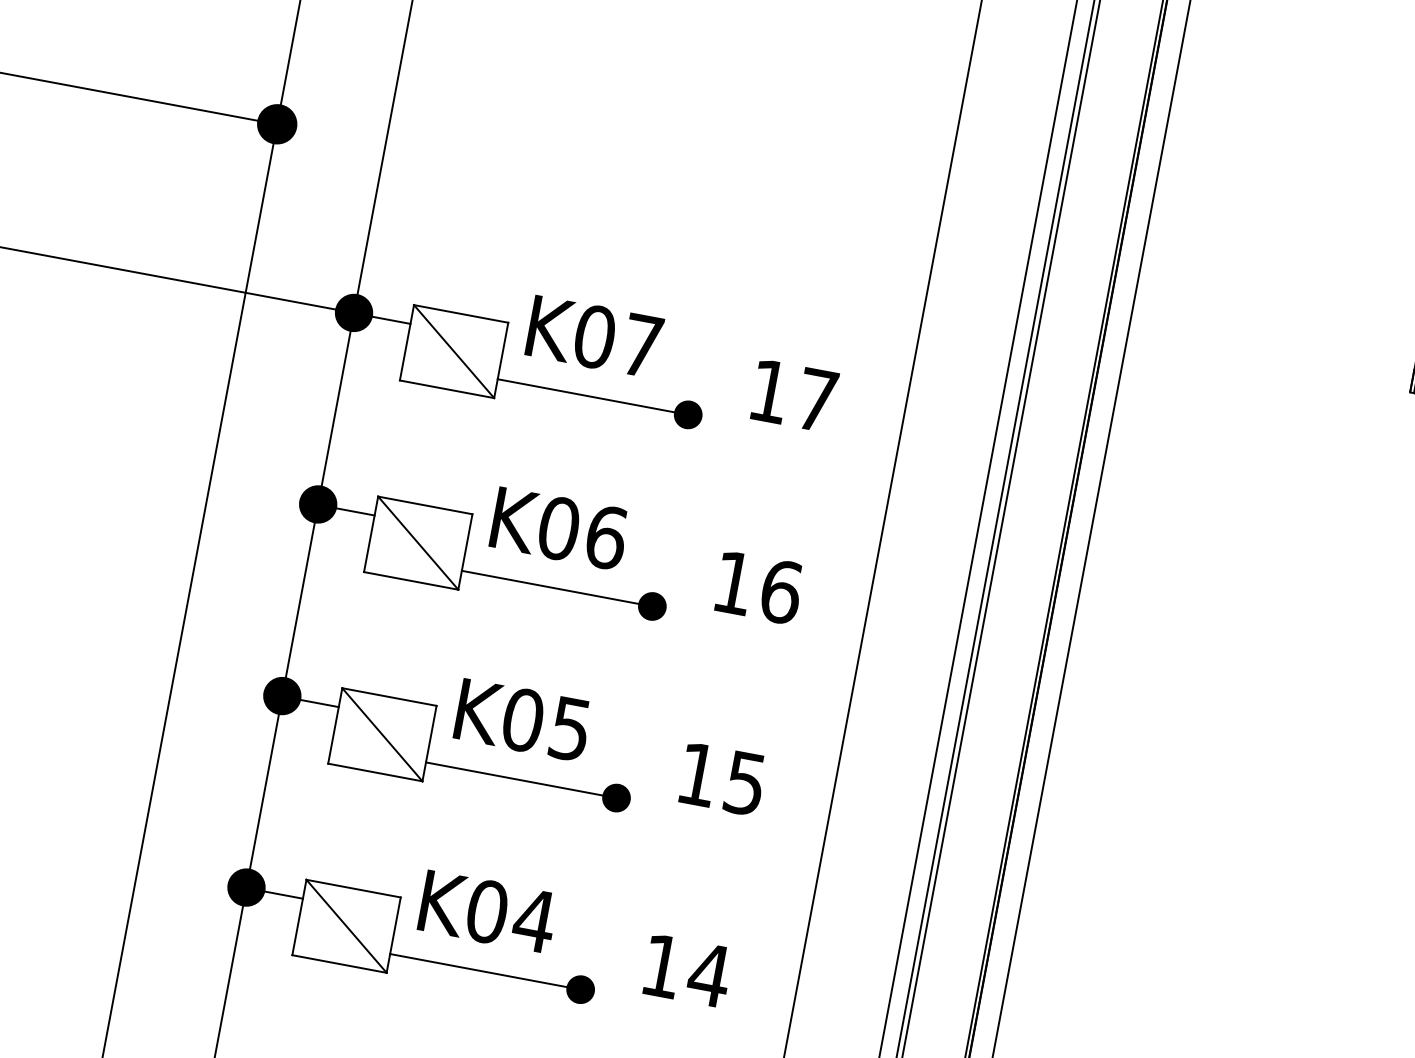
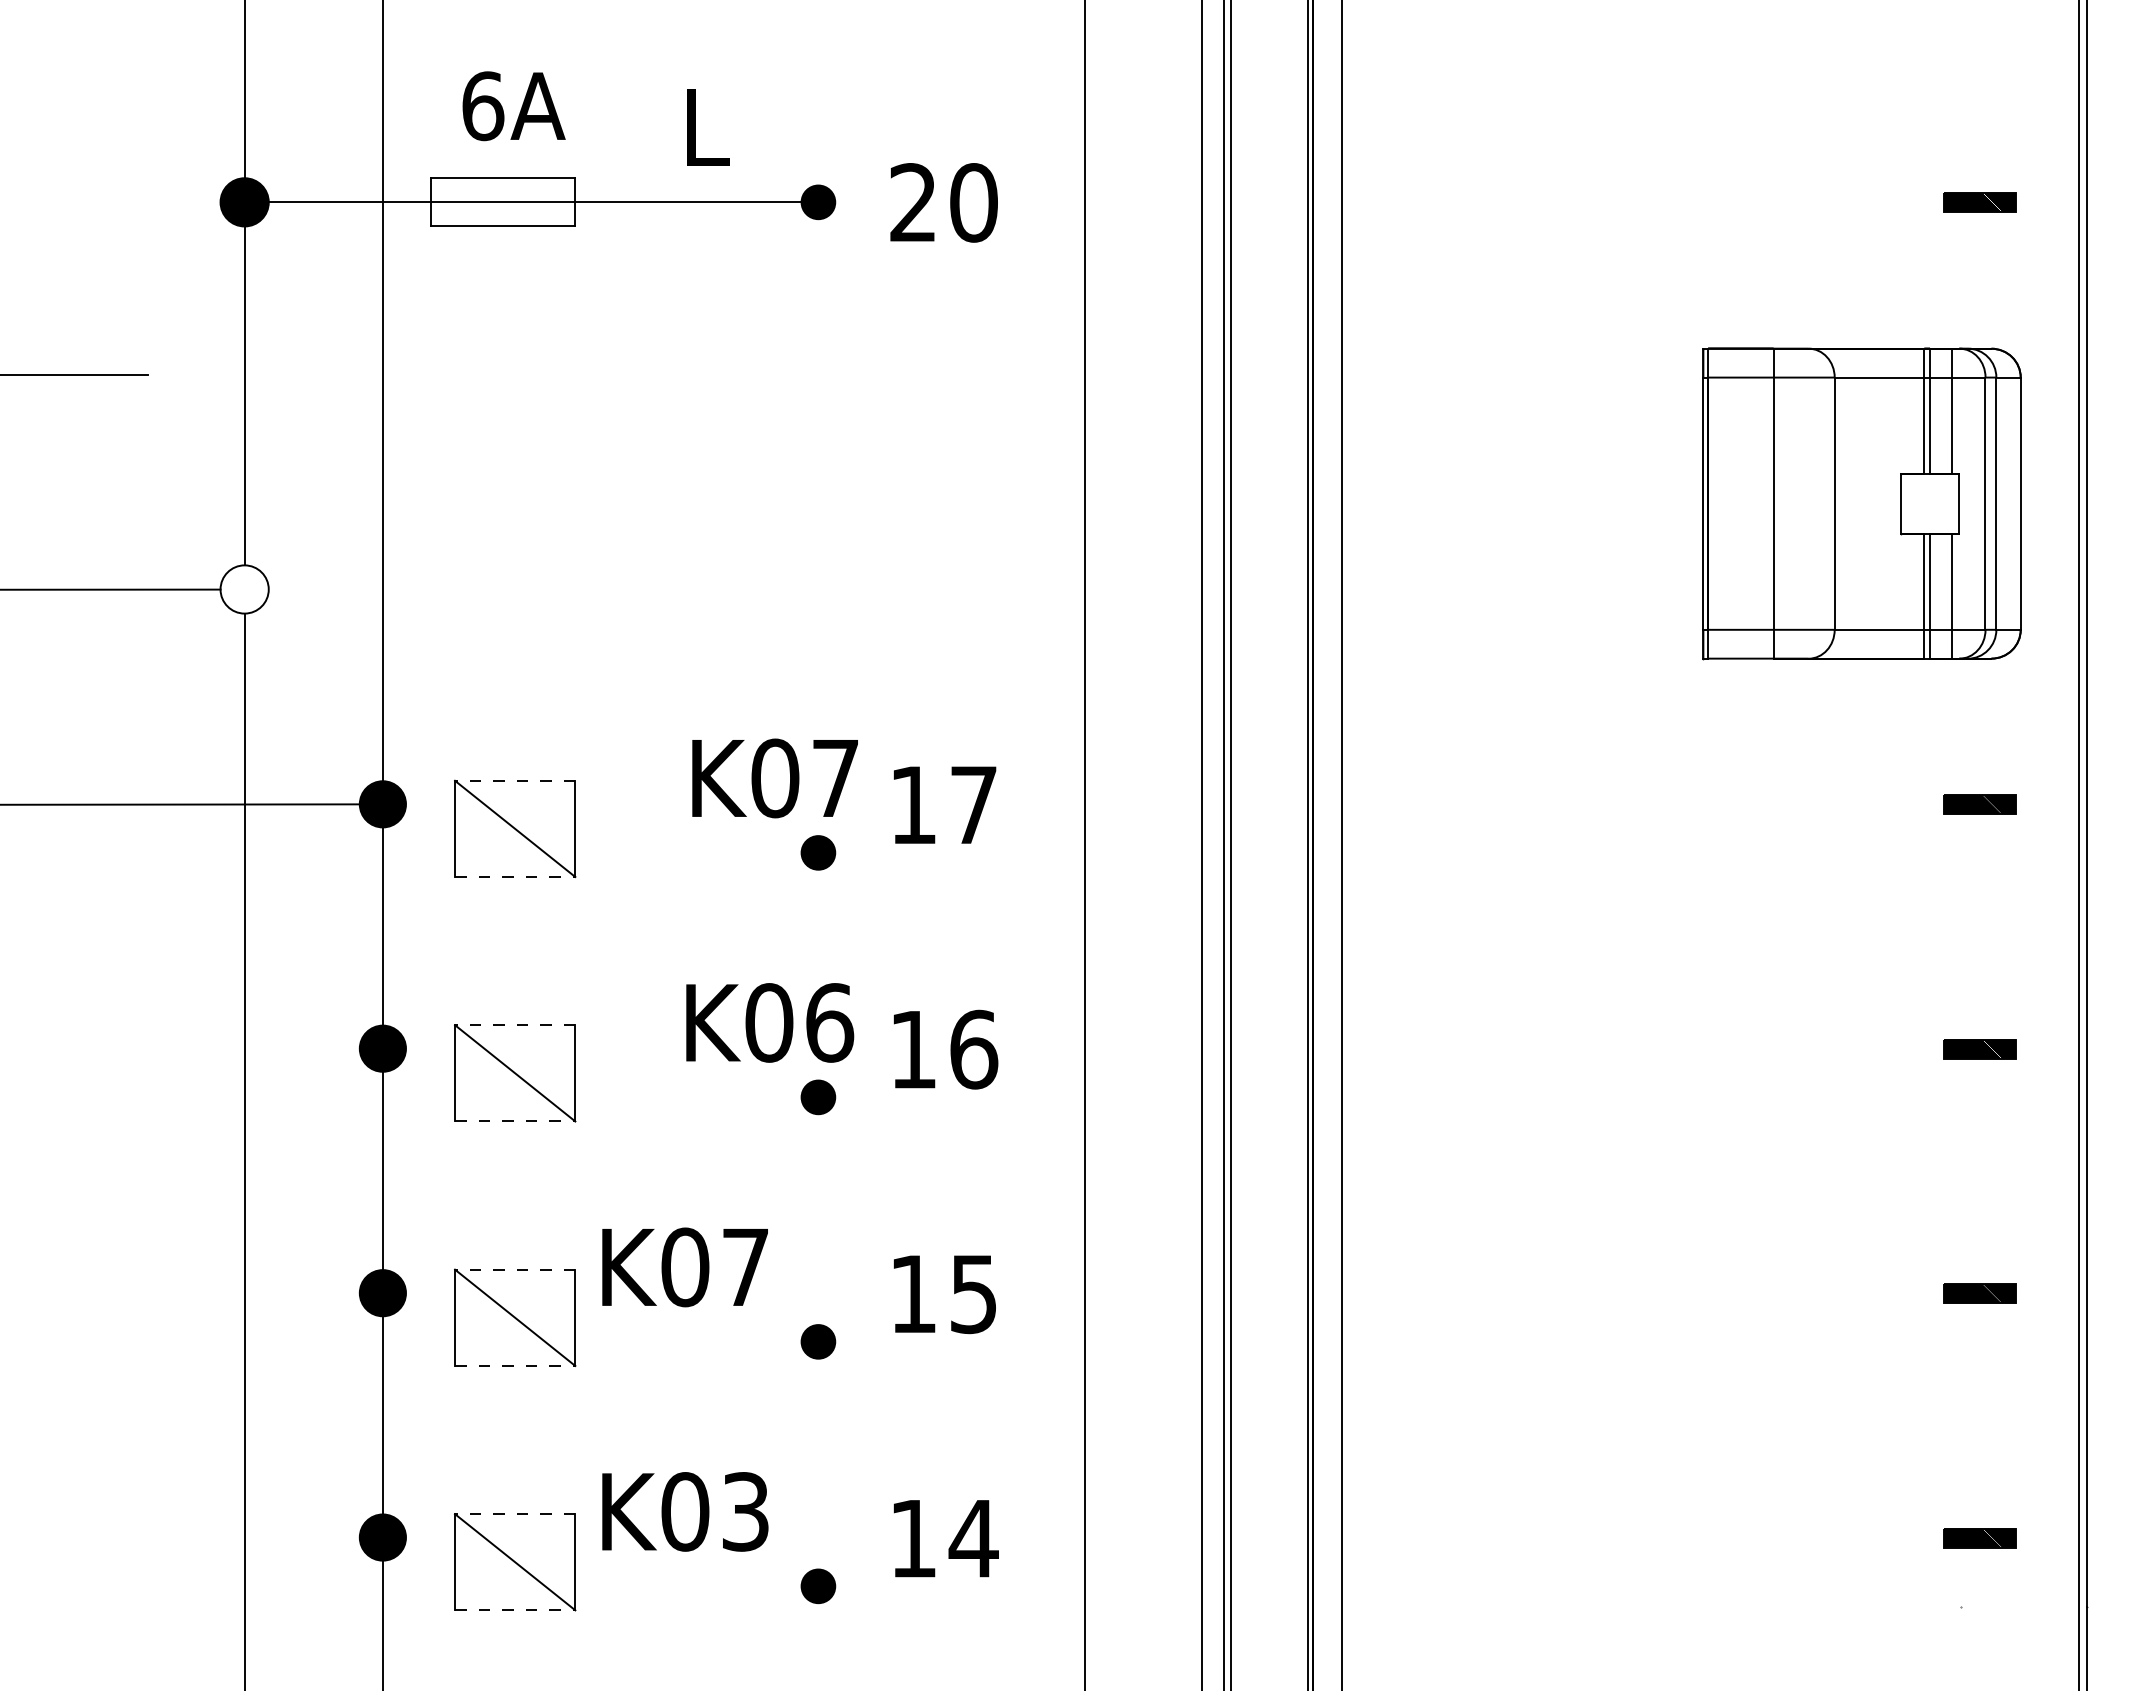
fill: (277, 124) -> (244, 589), removed
line: (460, 313) -> (514, 780), solid -> dashed
line: (391, 320) -> (430, 804), removed
text: (594, 336) -> (774, 778), moved
line: (447, 389) -> (515, 877), solid -> dashed
line: (586, 395) -> (688, 852), removed
line: (424, 505) -> (514, 1025), solid -> dashed
line: (355, 512) -> (430, 1049), removed
text: (559, 528) -> (770, 1022), moved
line: (411, 580) -> (515, 1121), solid -> dashed
line: (550, 587) -> (688, 1097), removed
line: (388, 696) -> (514, 1269), solid -> dashed
line: (319, 703) -> (430, 1293), removed
text: (570, 729) -> (745, 1267), K05 -> K07
line: (375, 772) -> (515, 1365), solid -> dashed
line: (514, 778) -> (688, 1341), removed
line: (353, 888) -> (514, 1514), solid -> dashed
line: (283, 895) -> (430, 1538), removed
text: (534, 920) -> (745, 1511), K04 -> K03
line: (339, 964) -> (515, 1610), solid -> dashed
line: (478, 970) -> (688, 1586), removed

